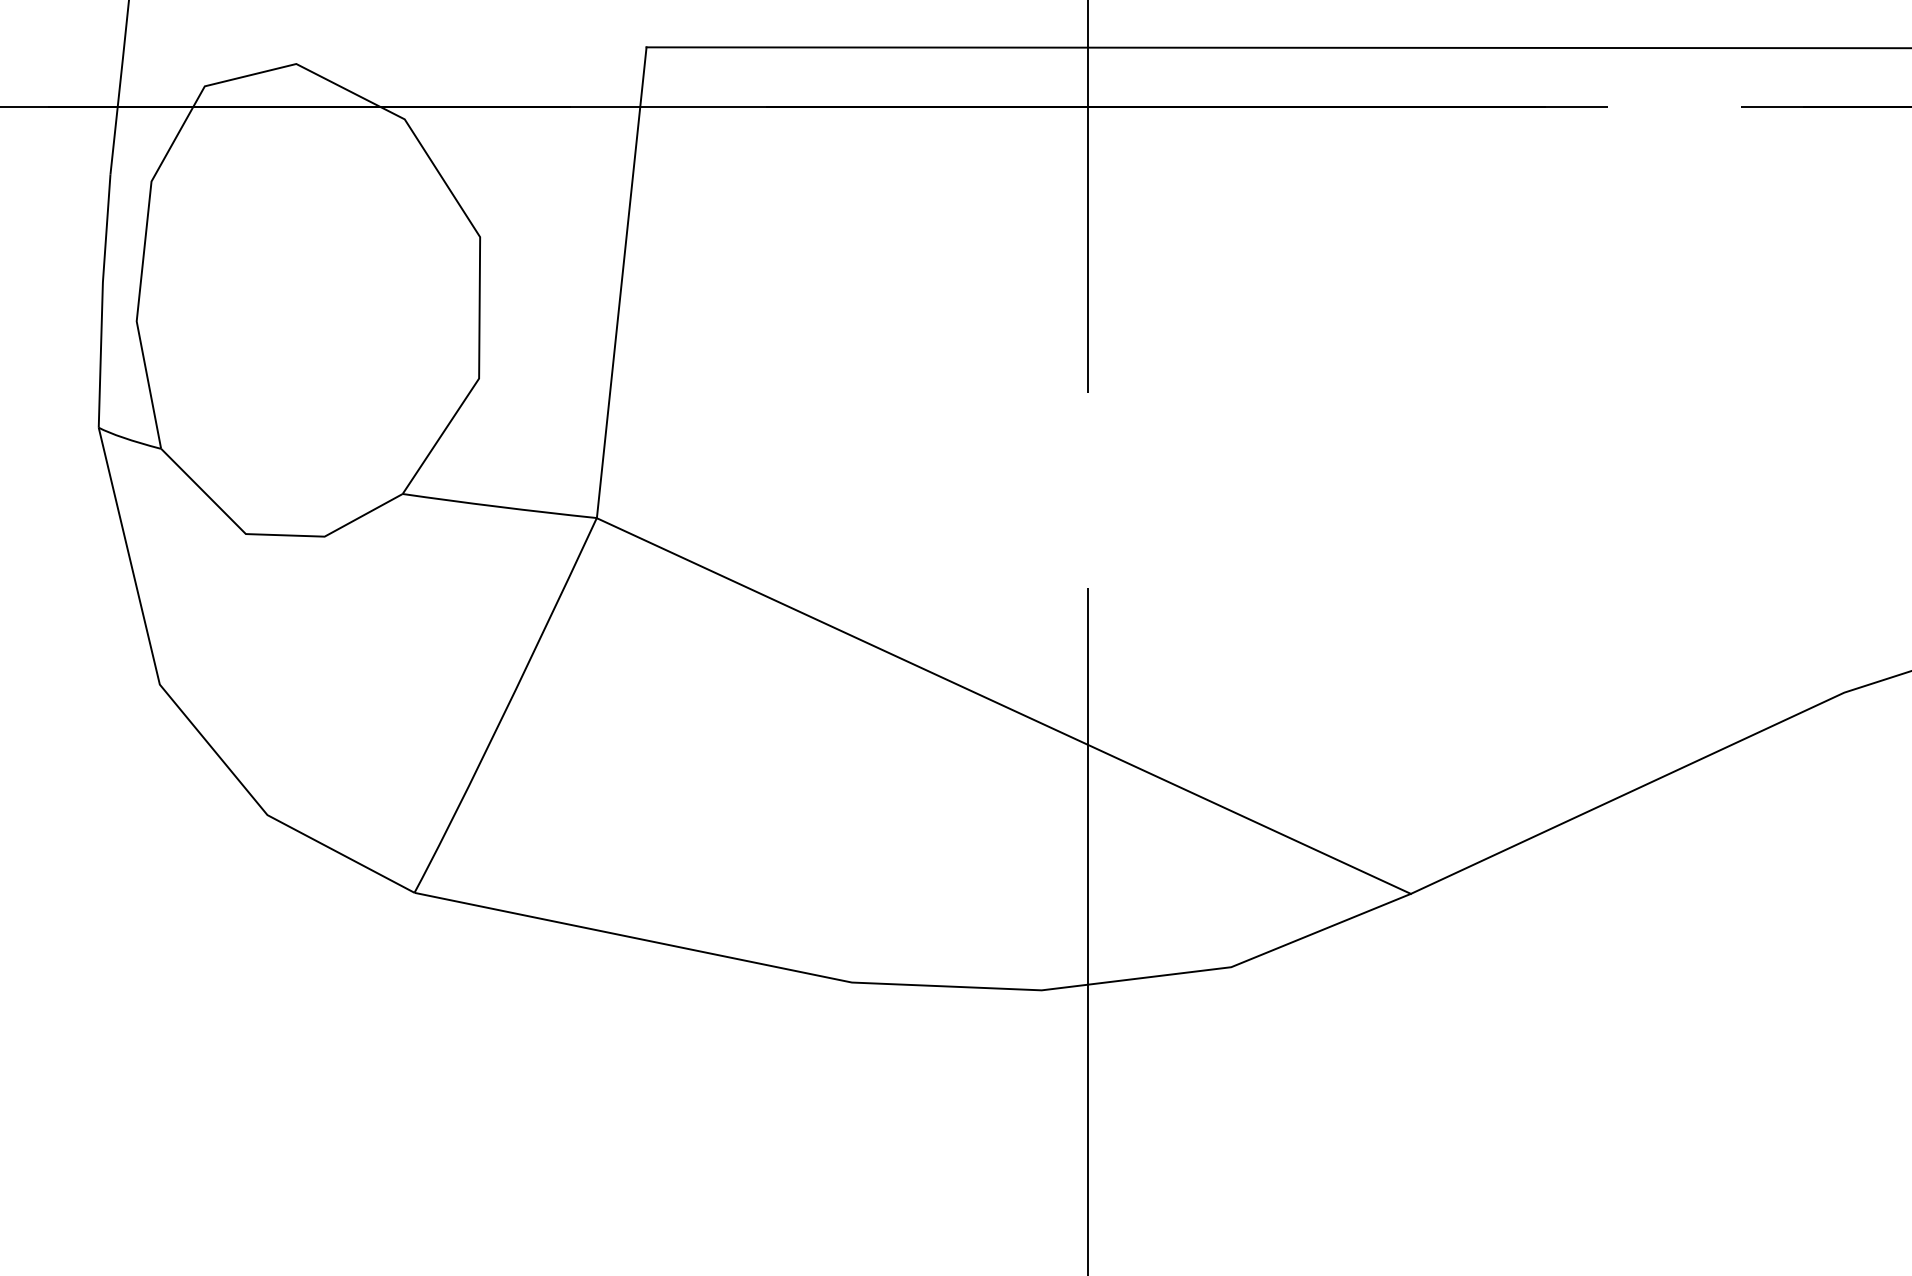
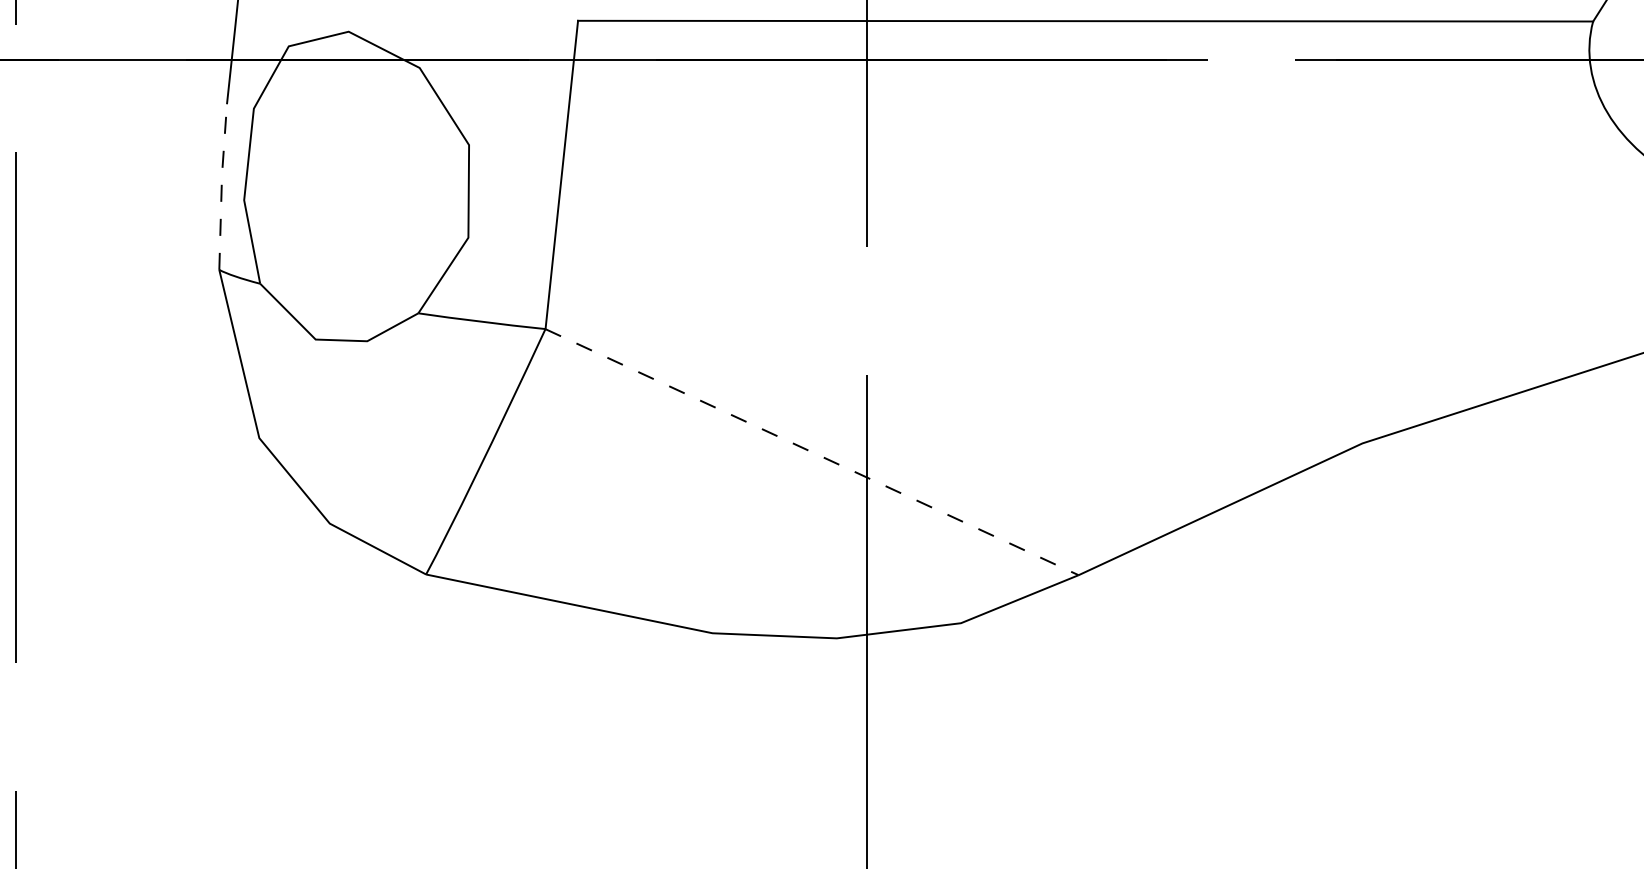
line: (102, 300) -> (221, 186), solid -> dashed
line: (1004, 706) -> (812, 452), solid -> dashed

